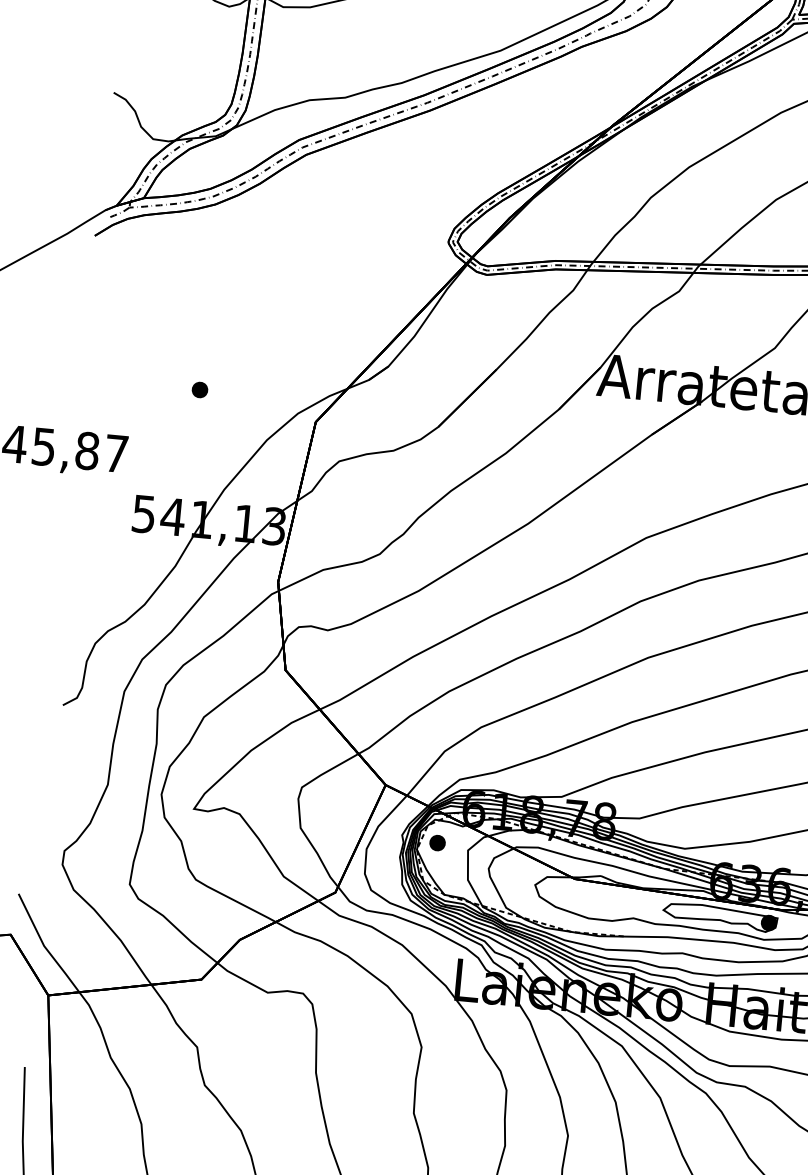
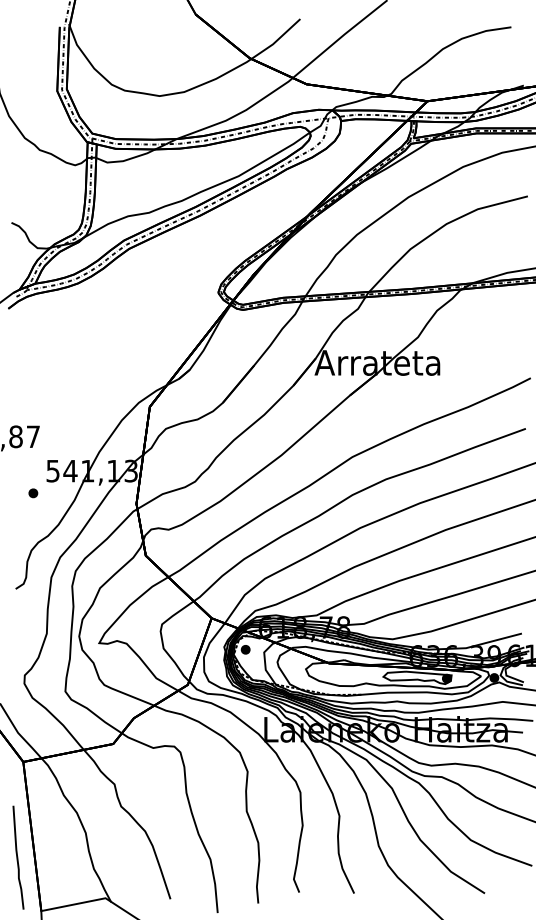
part: (200, 390) -> (33, 493), moved

